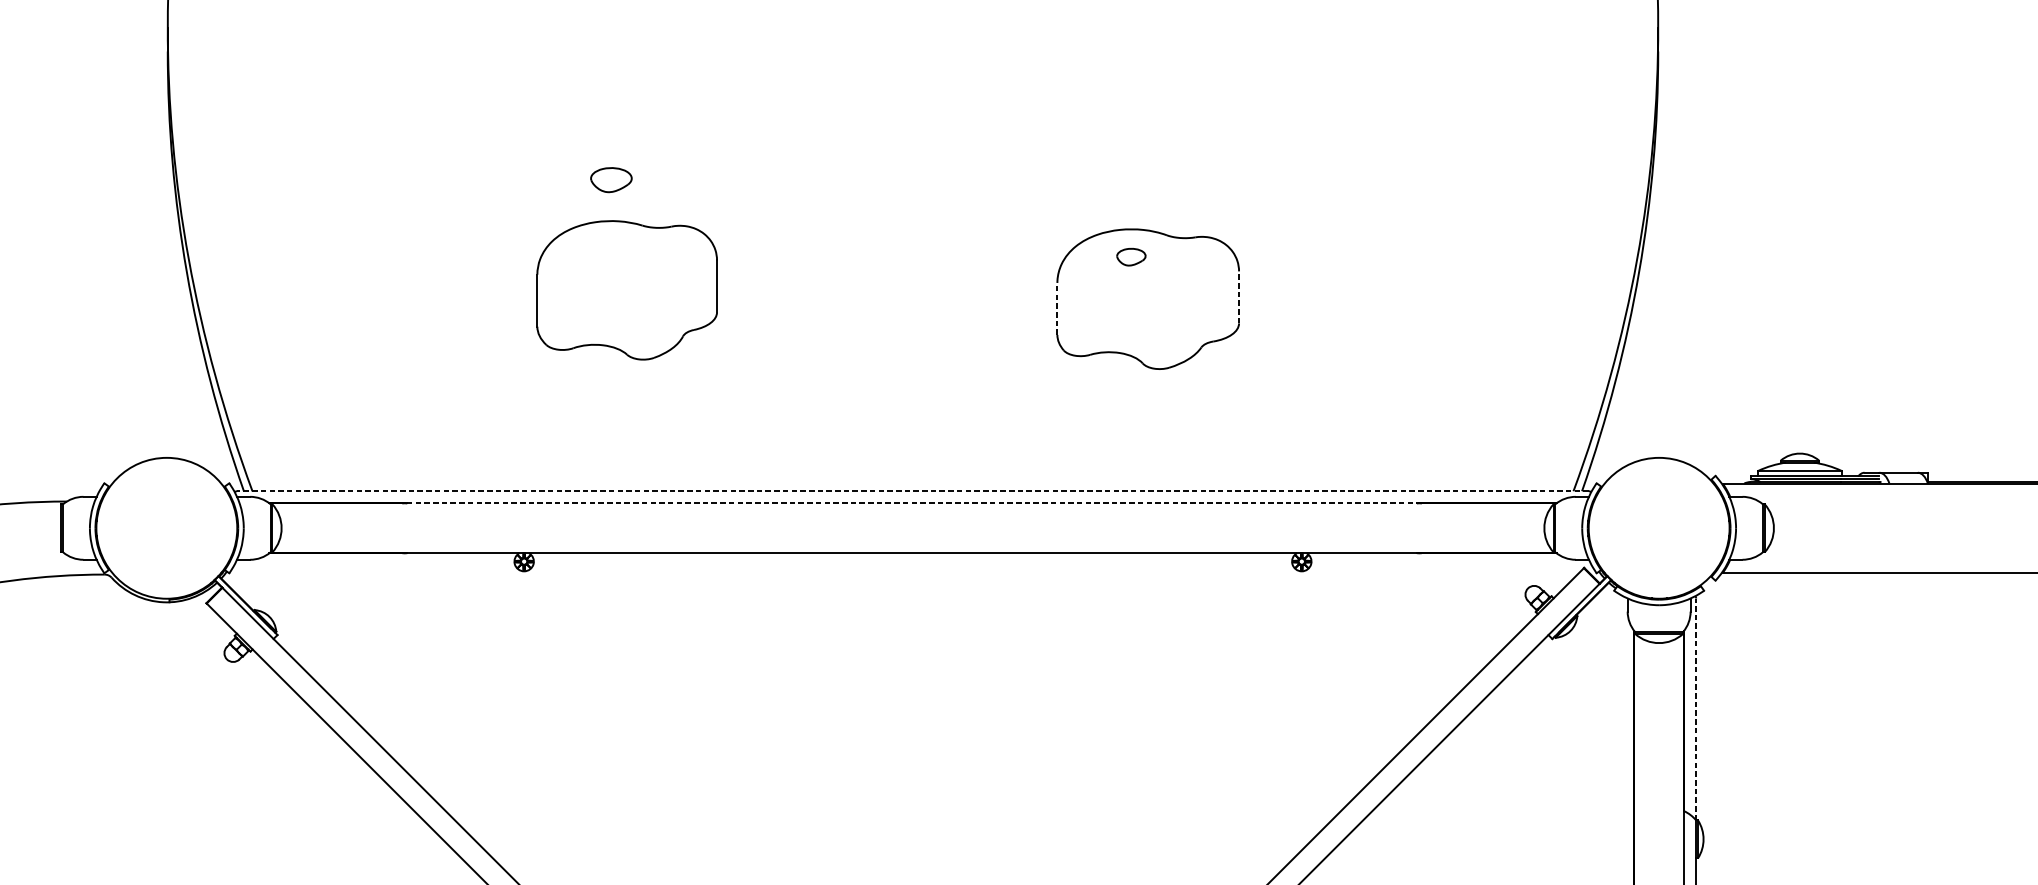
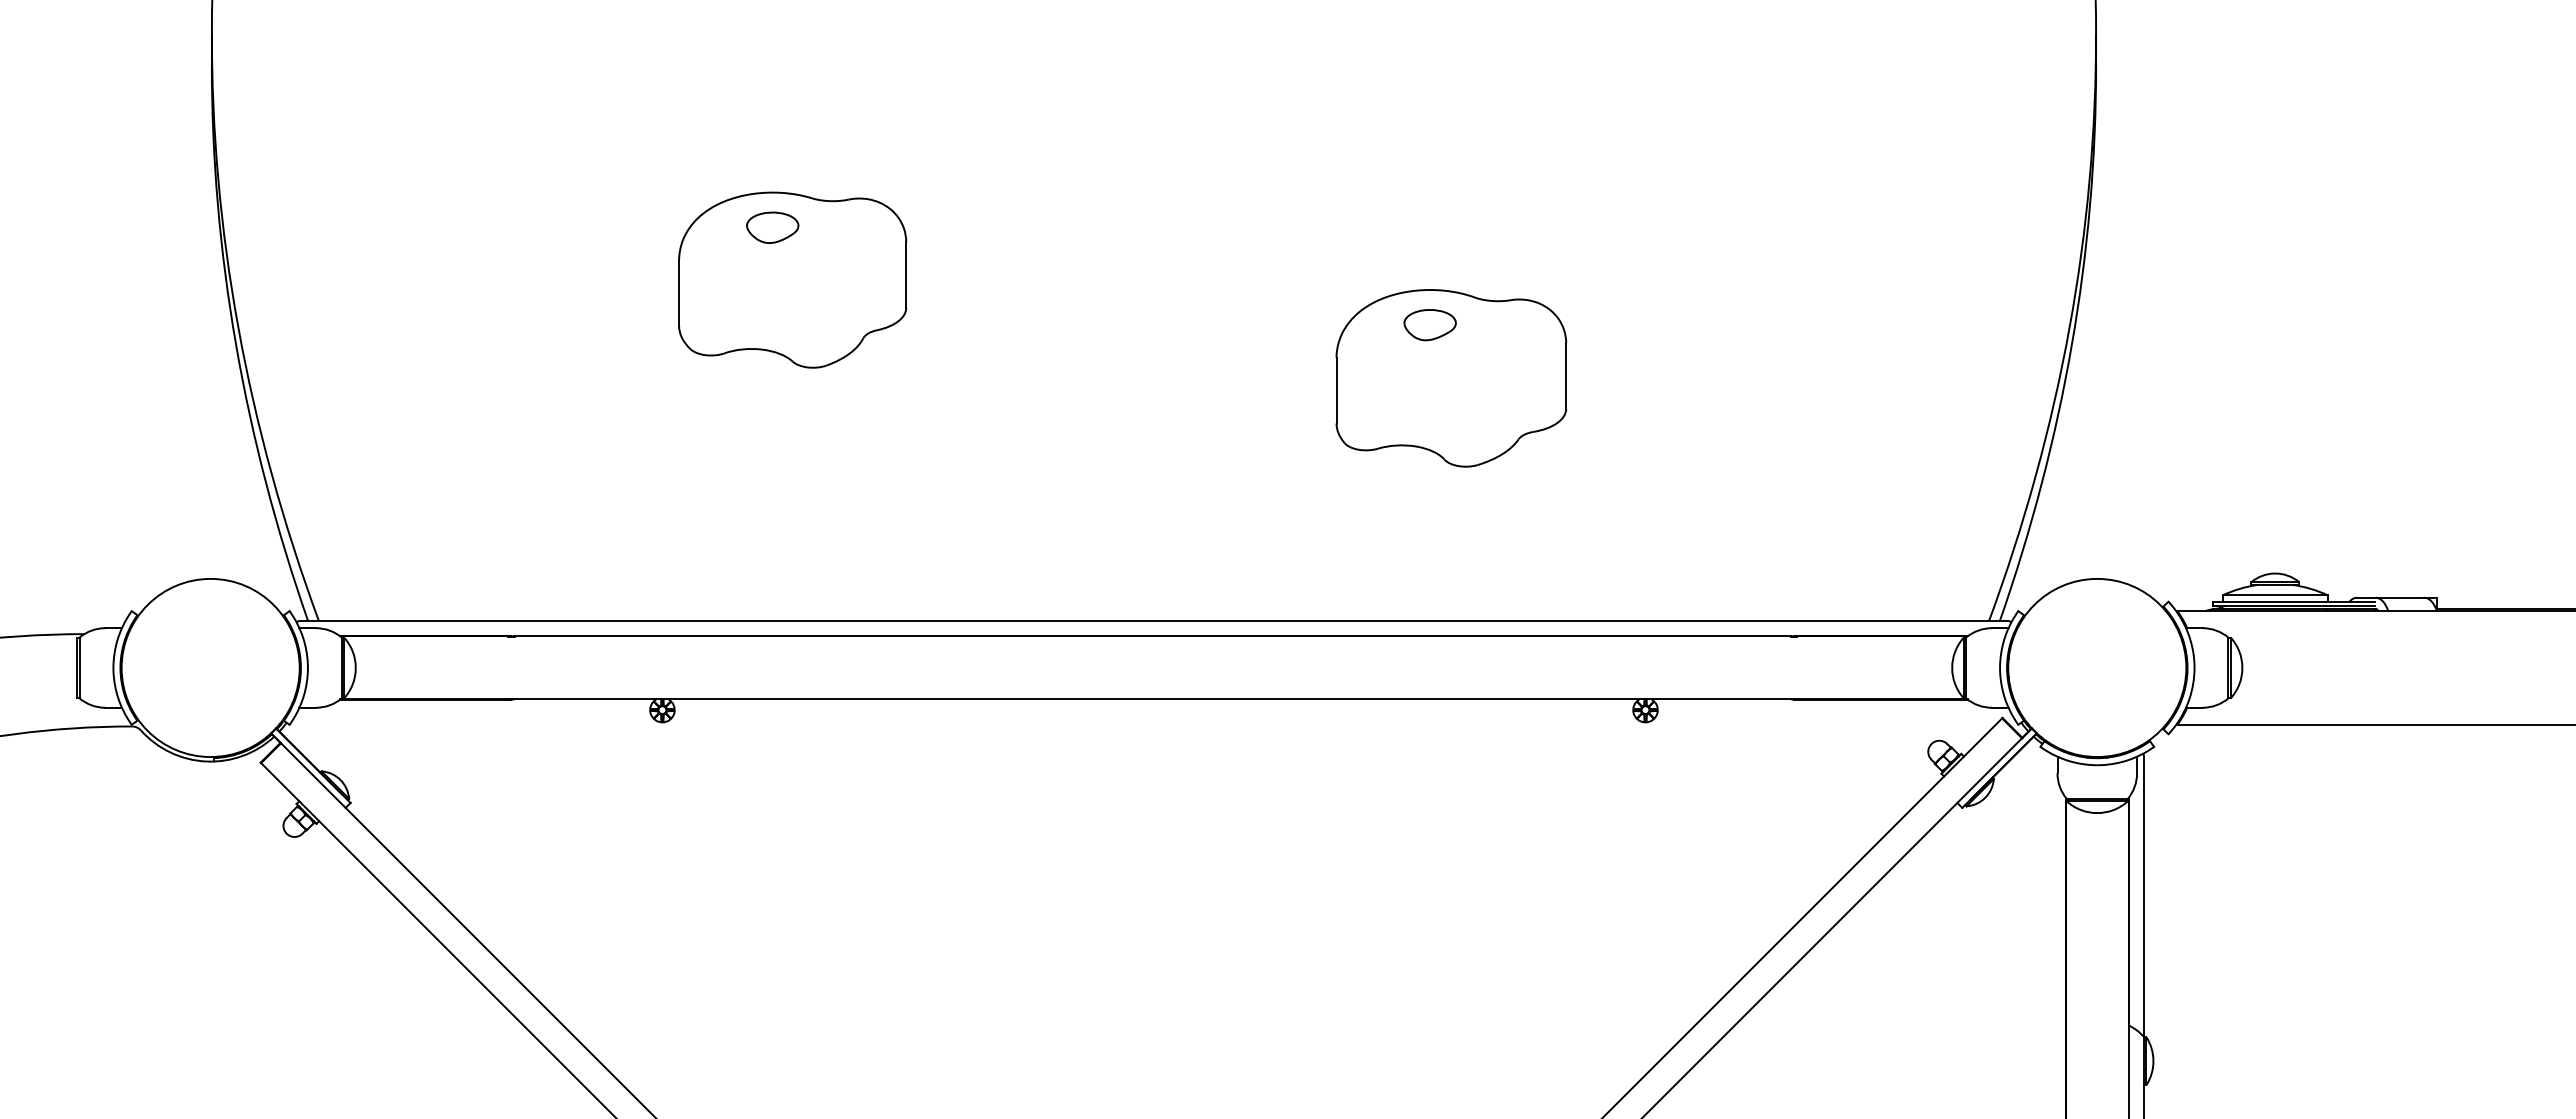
part: (1130, 257) -> (1429, 325), size x1.43
part: (627, 289) -> (792, 279), moved
line: (1239, 297) -> (1566, 376), dashed -> solid
line: (1057, 308) -> (1336, 390), dashed -> solid
line: (912, 491) -> (1153, 621), dashed -> solid
line: (911, 503) -> (1152, 636), dashed -> solid
line: (1696, 709) -> (2144, 896), dashed -> solid

